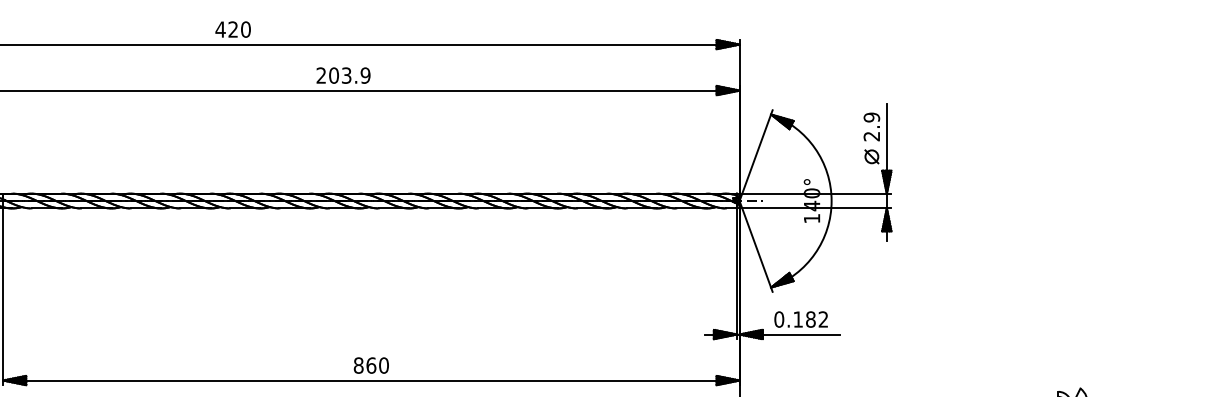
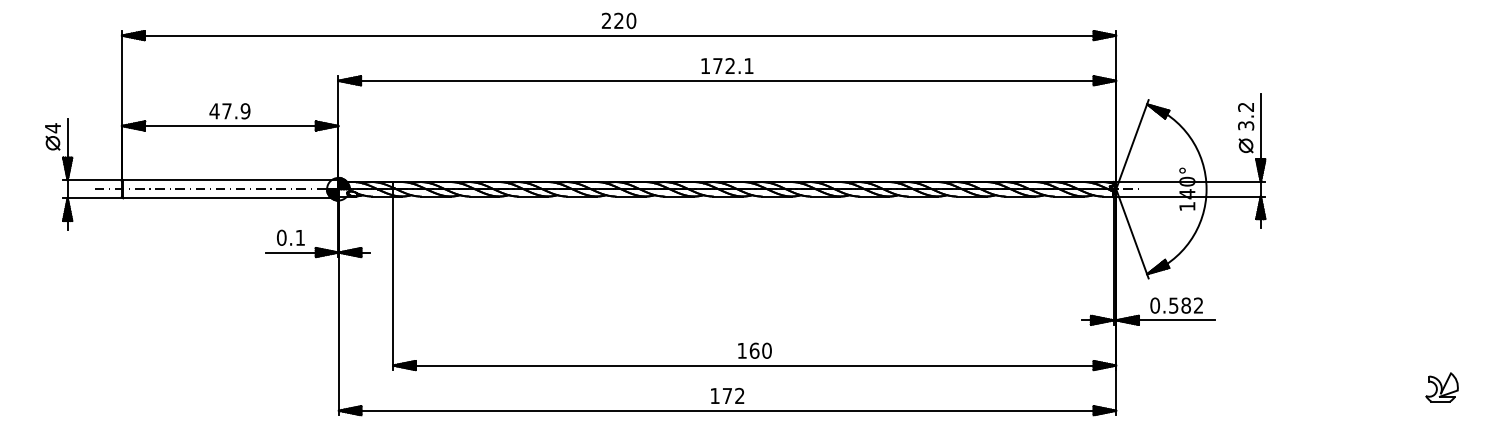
text: (220, 29) -> (606, 20), 420 -> 220
text: (342, 76) -> (726, 66), 203.9 -> 172.1
text: (872, 126) -> (1246, 116), 2.9 -> 3.2
text: (797, 319) -> (1173, 305), 0.182 -> 0.582
text: (358, 365) -> (741, 350), 860 -> 160

